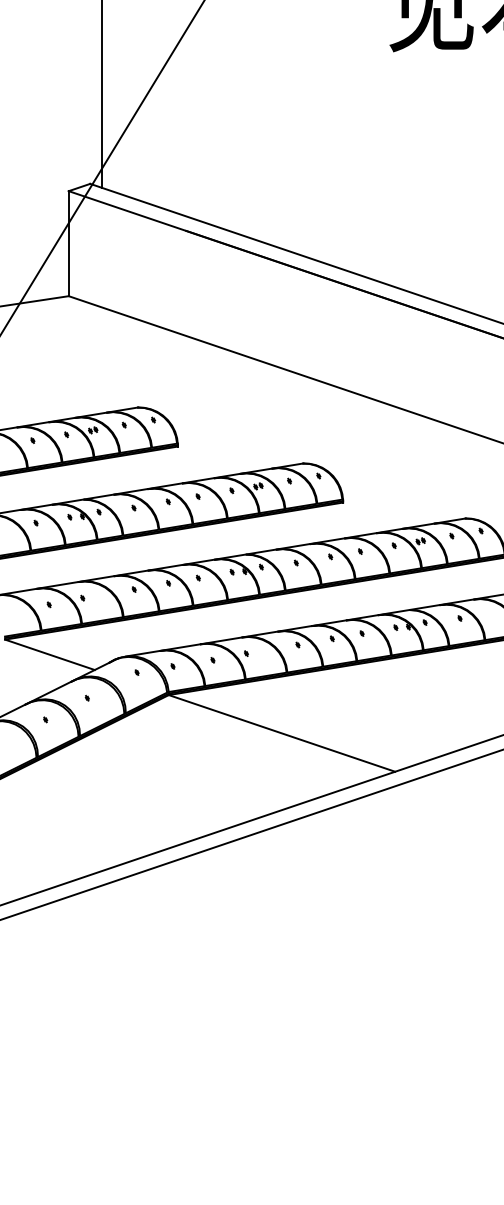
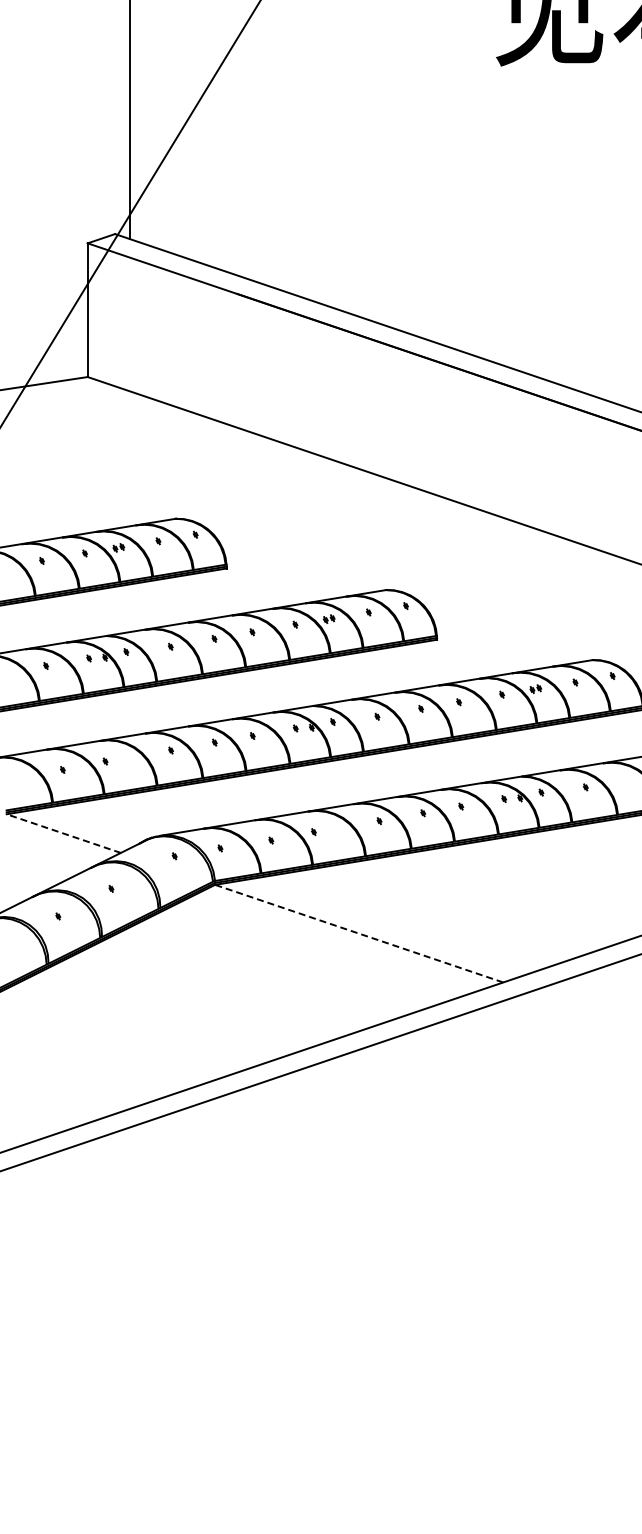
line: (49, 654) -> (63, 833), solid -> dashed
line: (281, 733) -> (358, 933), solid -> dashed

